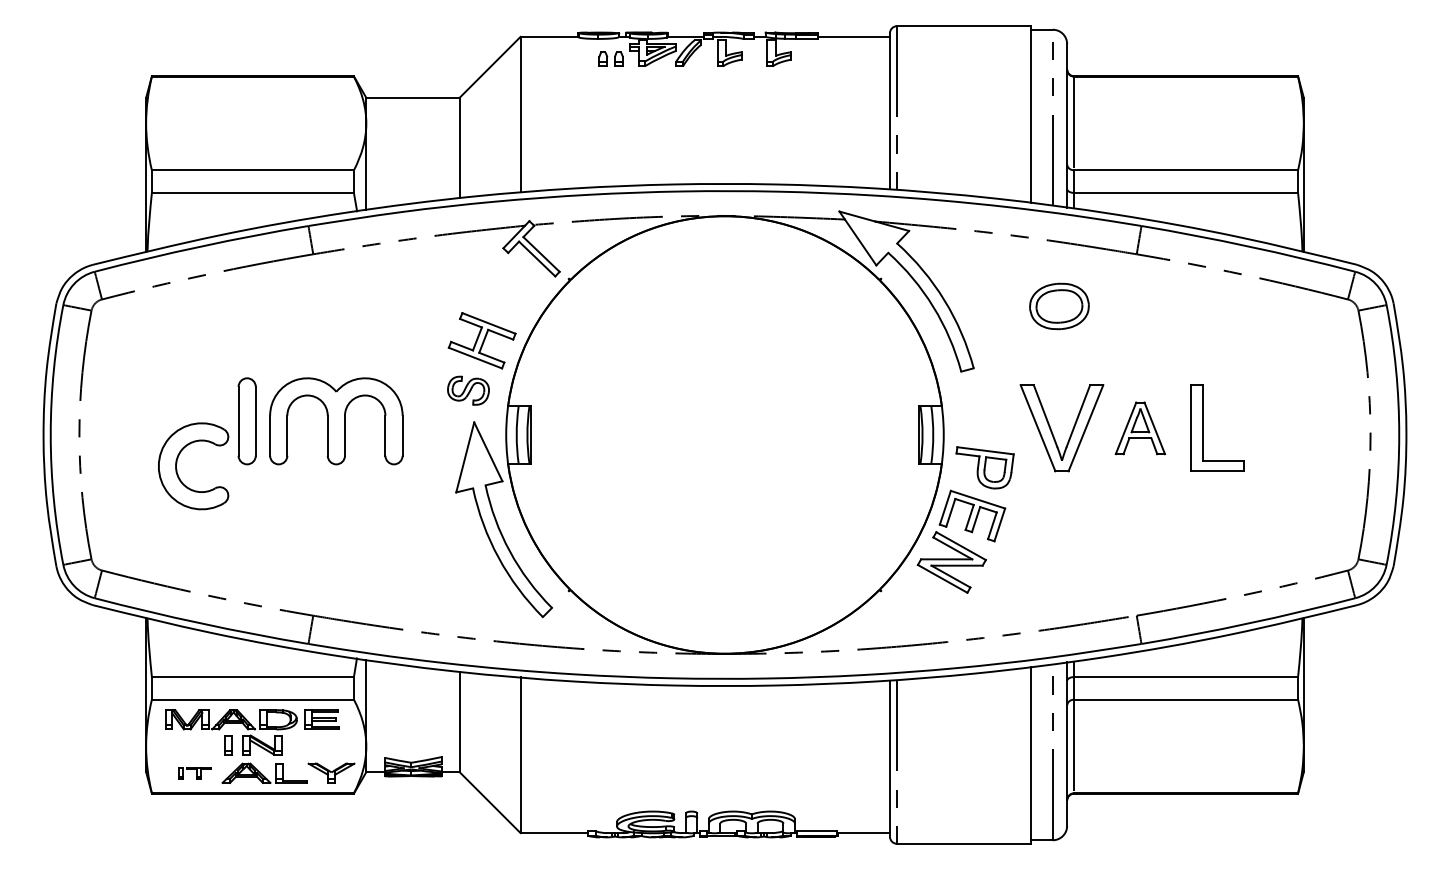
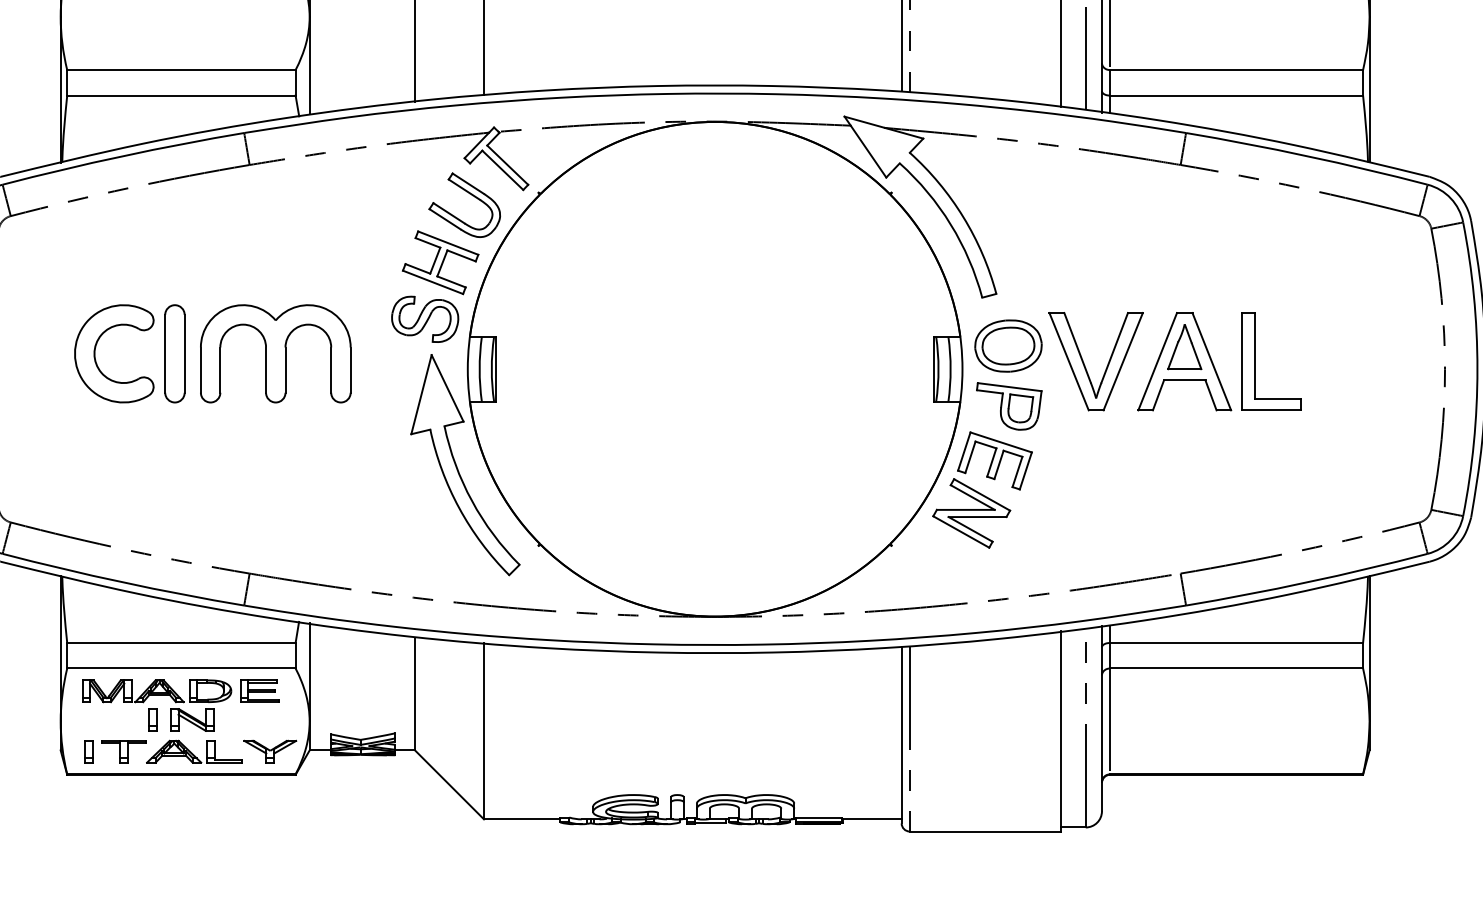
part: (507, 280) -> (469, 194), added
part: (1059, 306) -> (1008, 346), moved
part: (468, 390) -> (425, 318), size x1.43
part: (1140, 428) -> (1184, 361), size x1.67
part: (177, 463) -> (96, 350), moved
part: (194, 773) -> (115, 751), size x1.67

